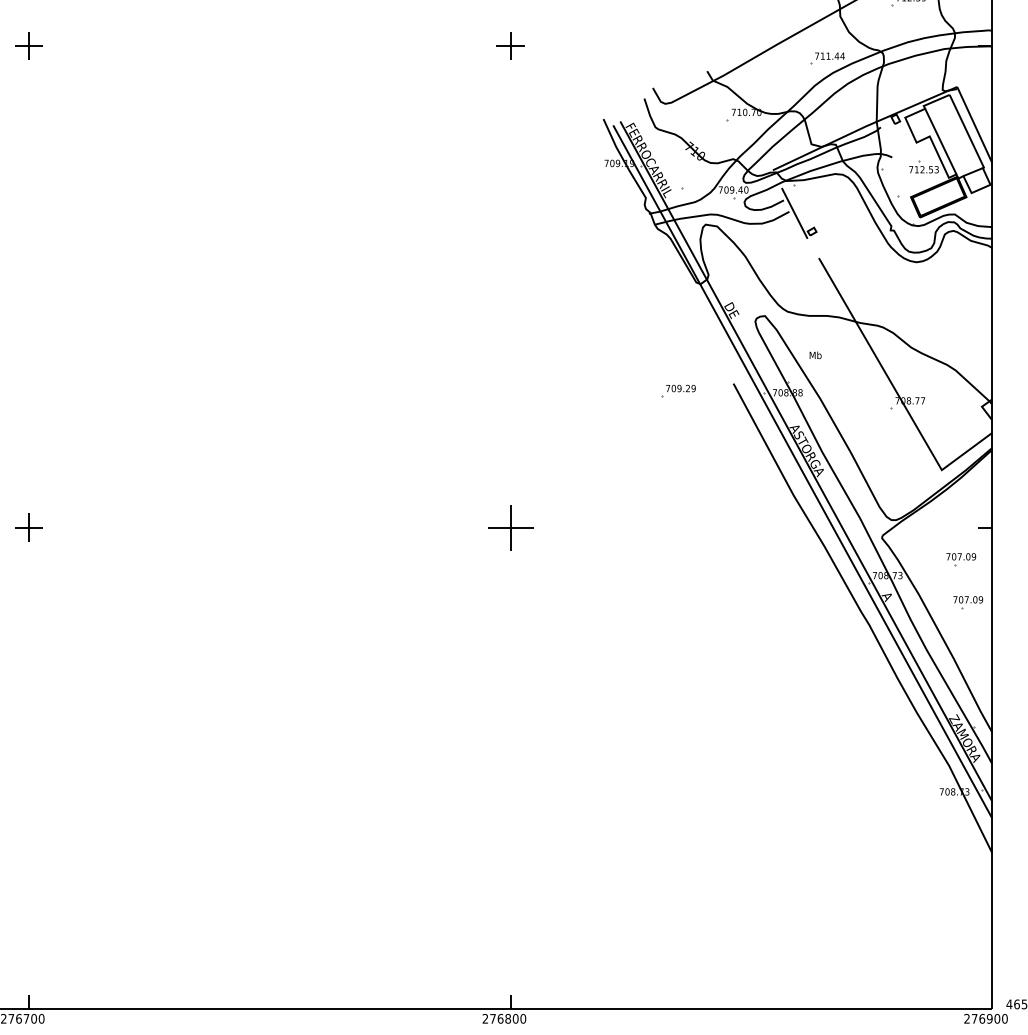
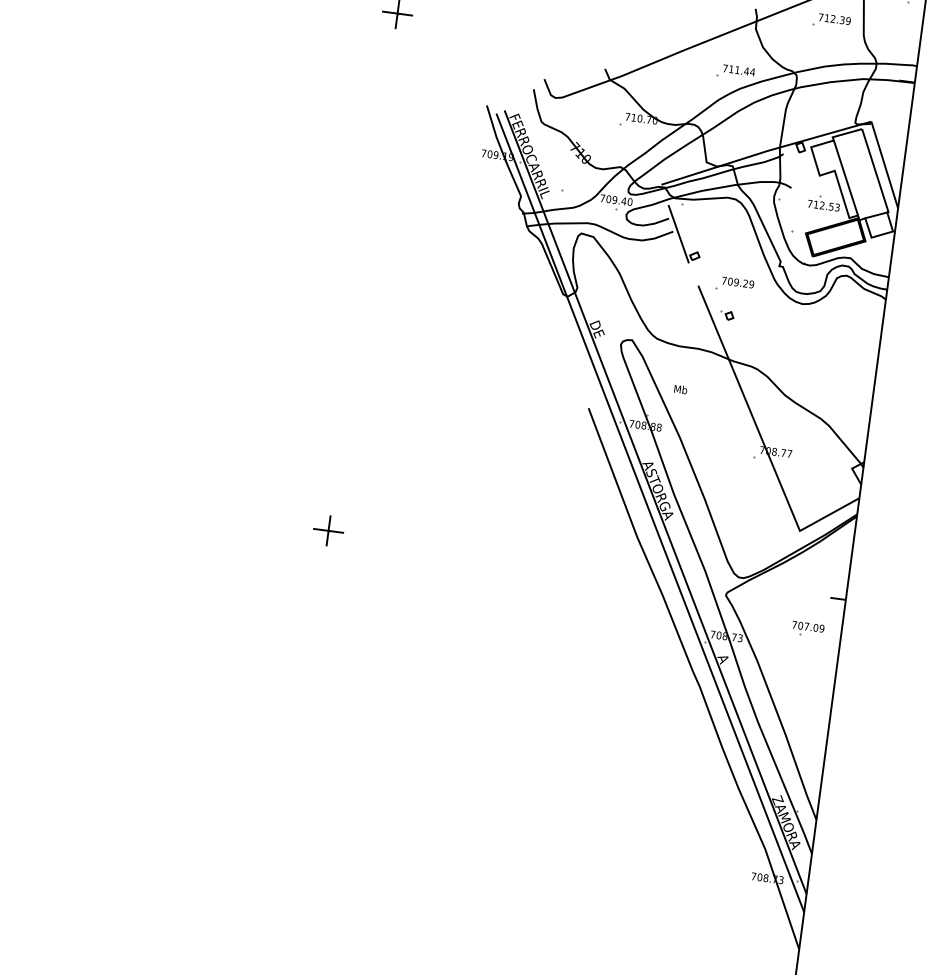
part: (848, 281) -> (726, 315), added
part: (678, 390) -> (735, 284), moved
part: (510, 527) -> (328, 530), size x0.62
part: (968, 602) -> (809, 676), removed

